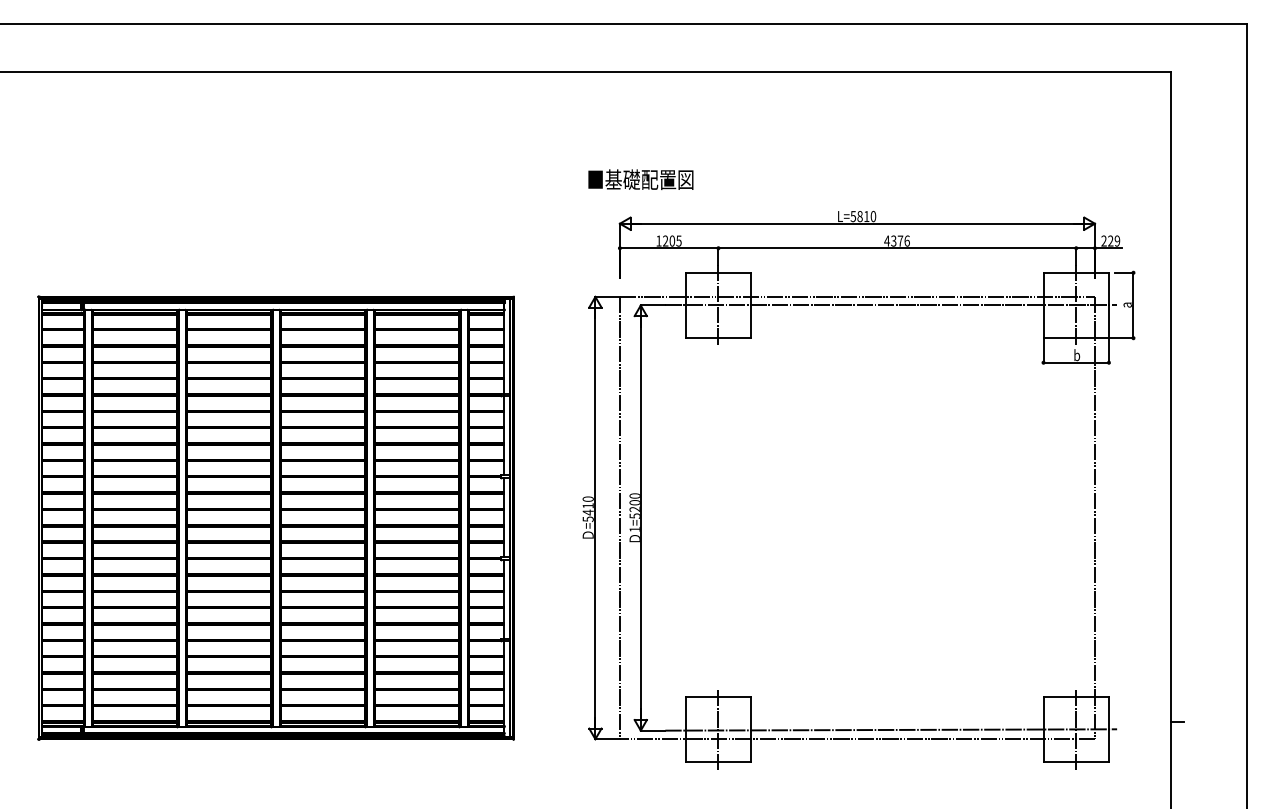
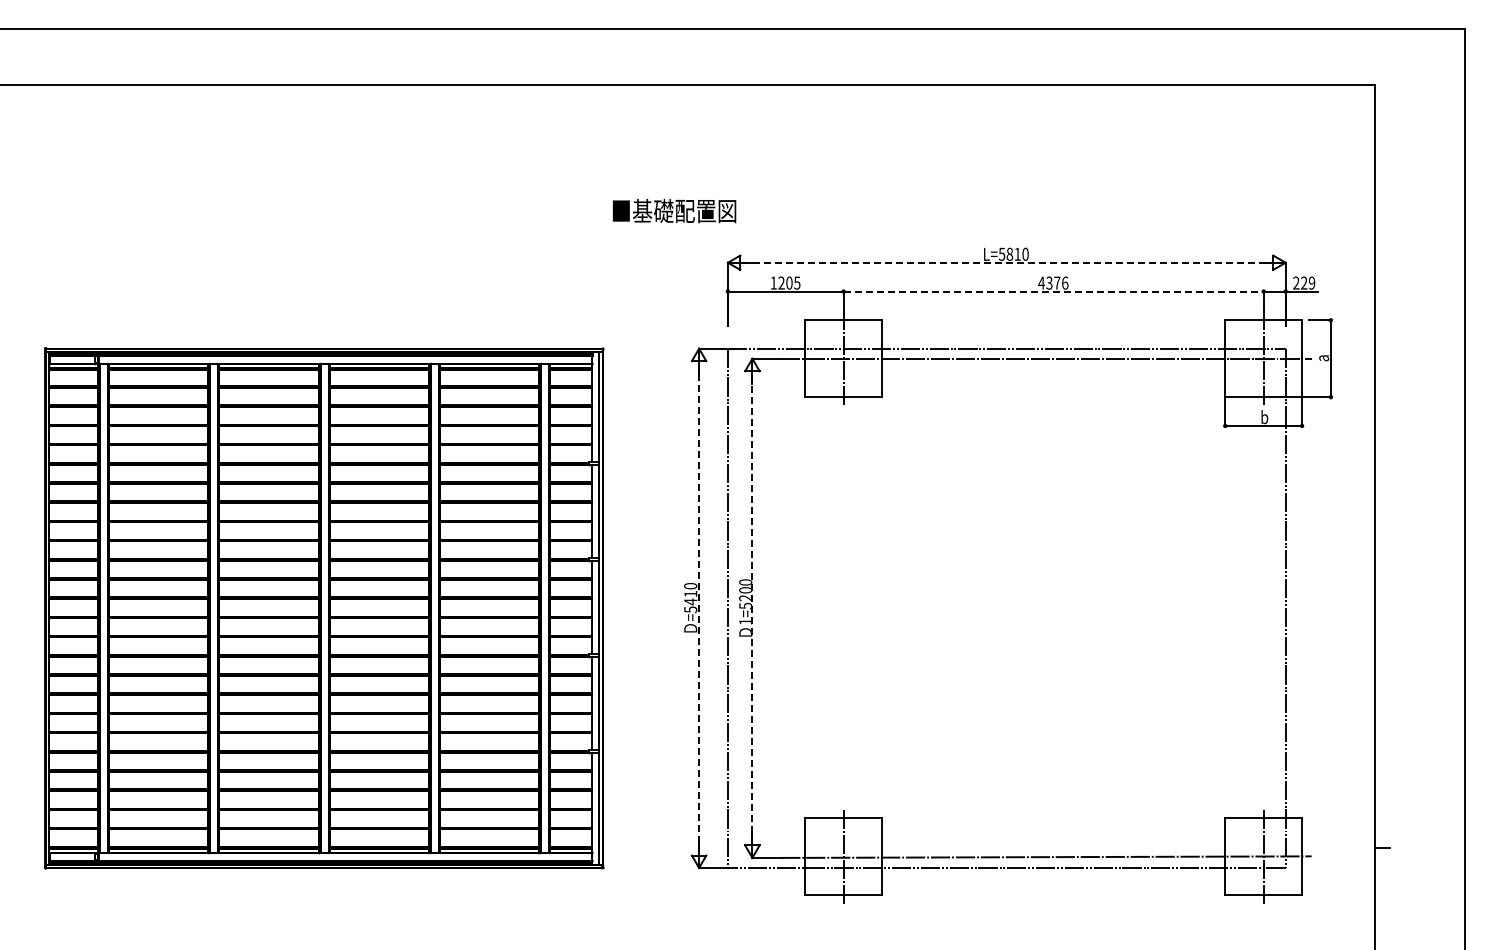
text: (640, 179) -> (674, 210), moved
line: (858, 223) -> (1007, 262), solid -> dashed
line: (898, 248) -> (1054, 291), solid -> dashed
line: (595, 517) -> (699, 607), solid -> dashed
line: (640, 517) -> (752, 607), solid -> dashed

